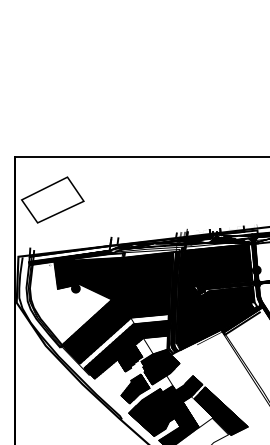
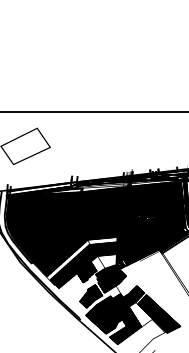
hatch: (70, 303) -> (39, 228), added

